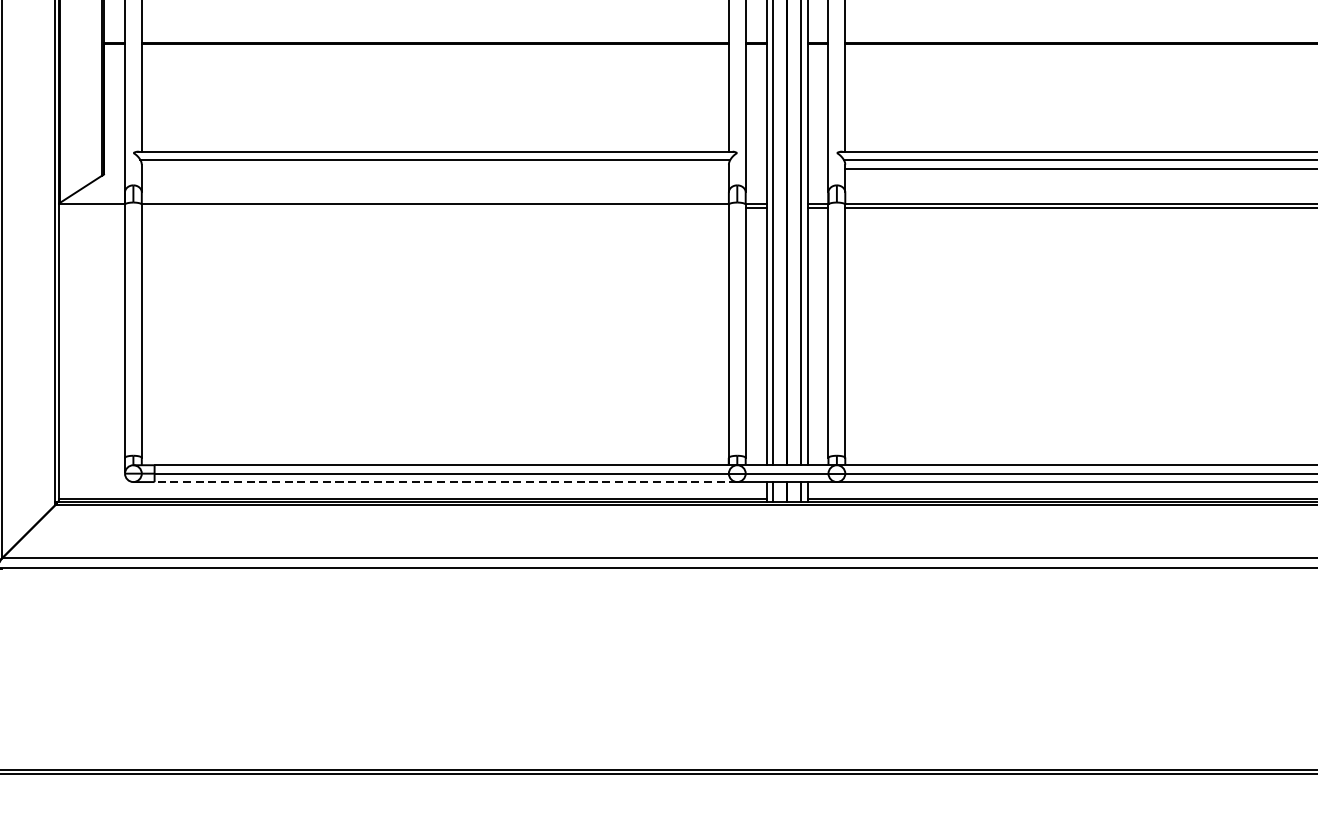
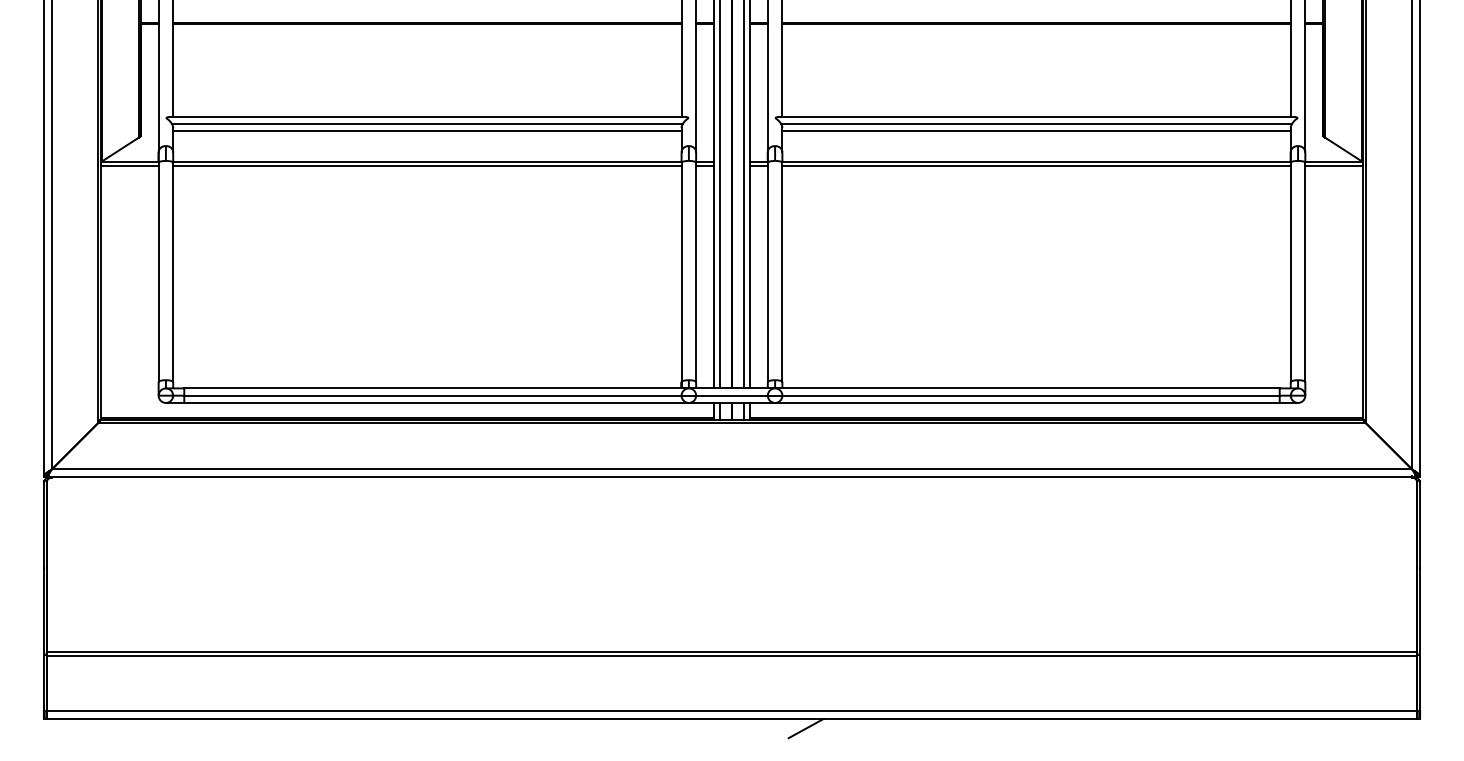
line: (435, 168) -> (427, 131), added
line: (91, 207) -> (129, 165), added
line: (435, 207) -> (427, 165), added
line: (445, 481) -> (436, 402), dashed -> solid

